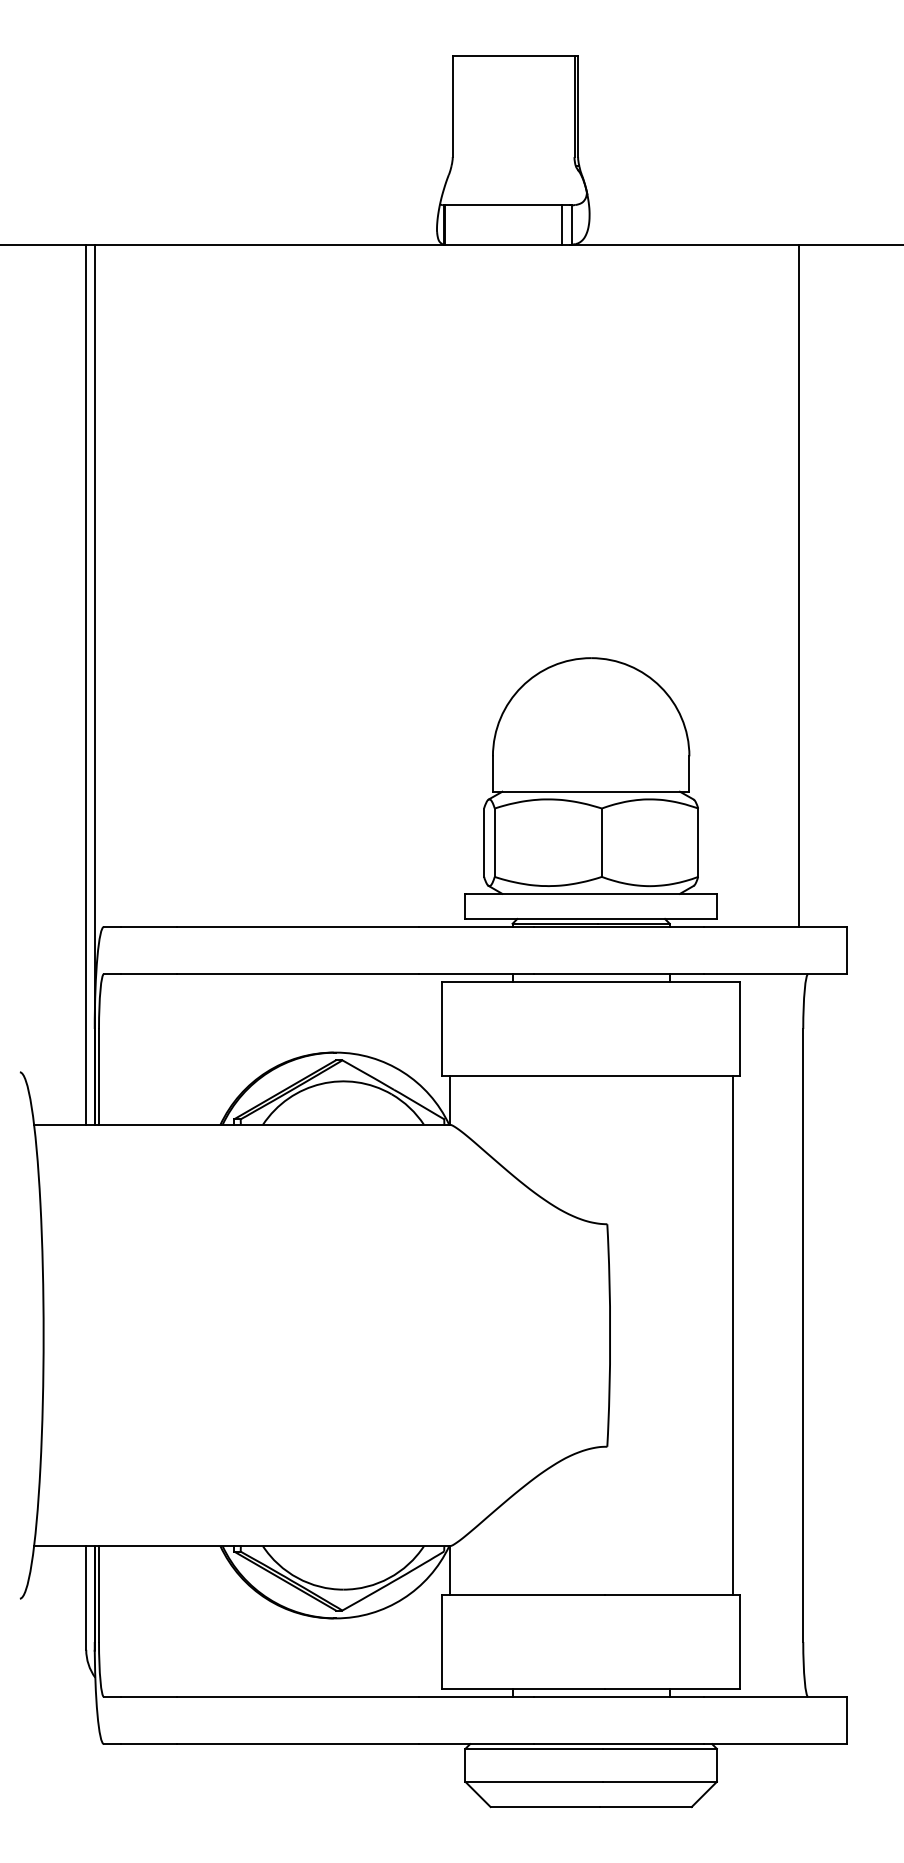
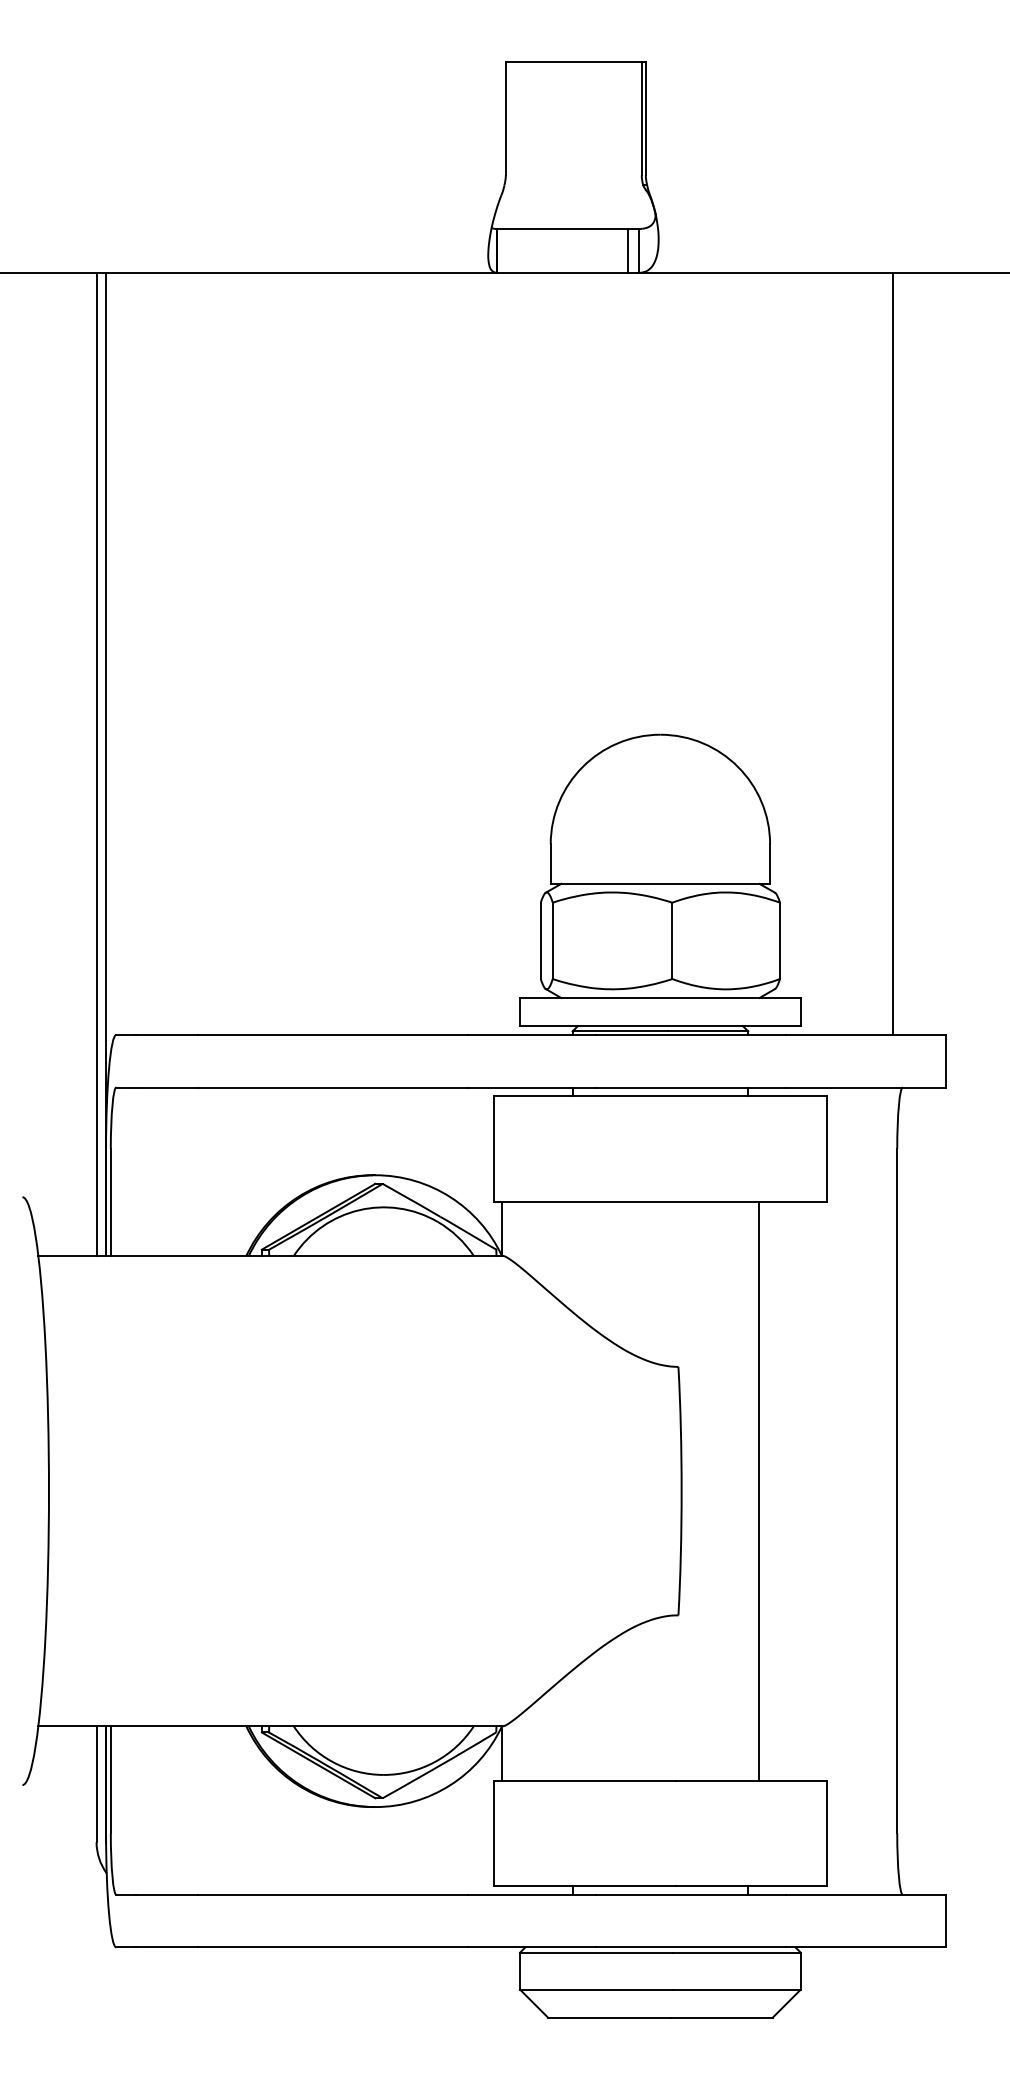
line: (732, 1334) -> (759, 1490), moved

